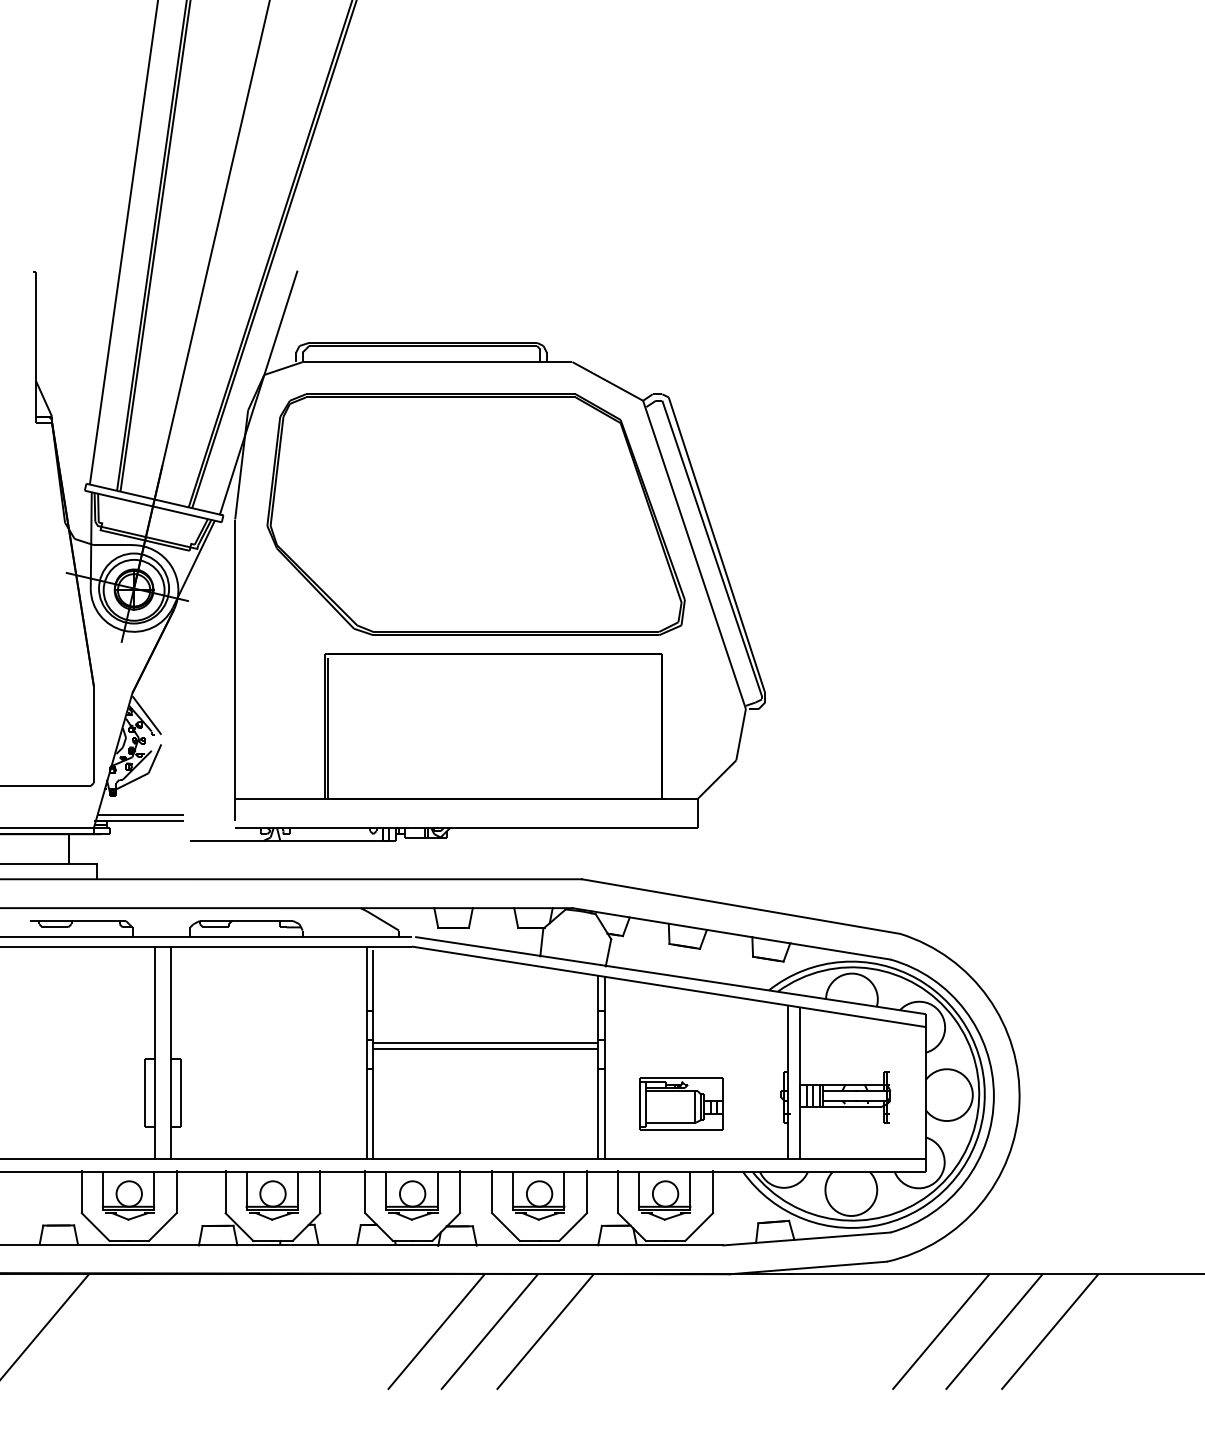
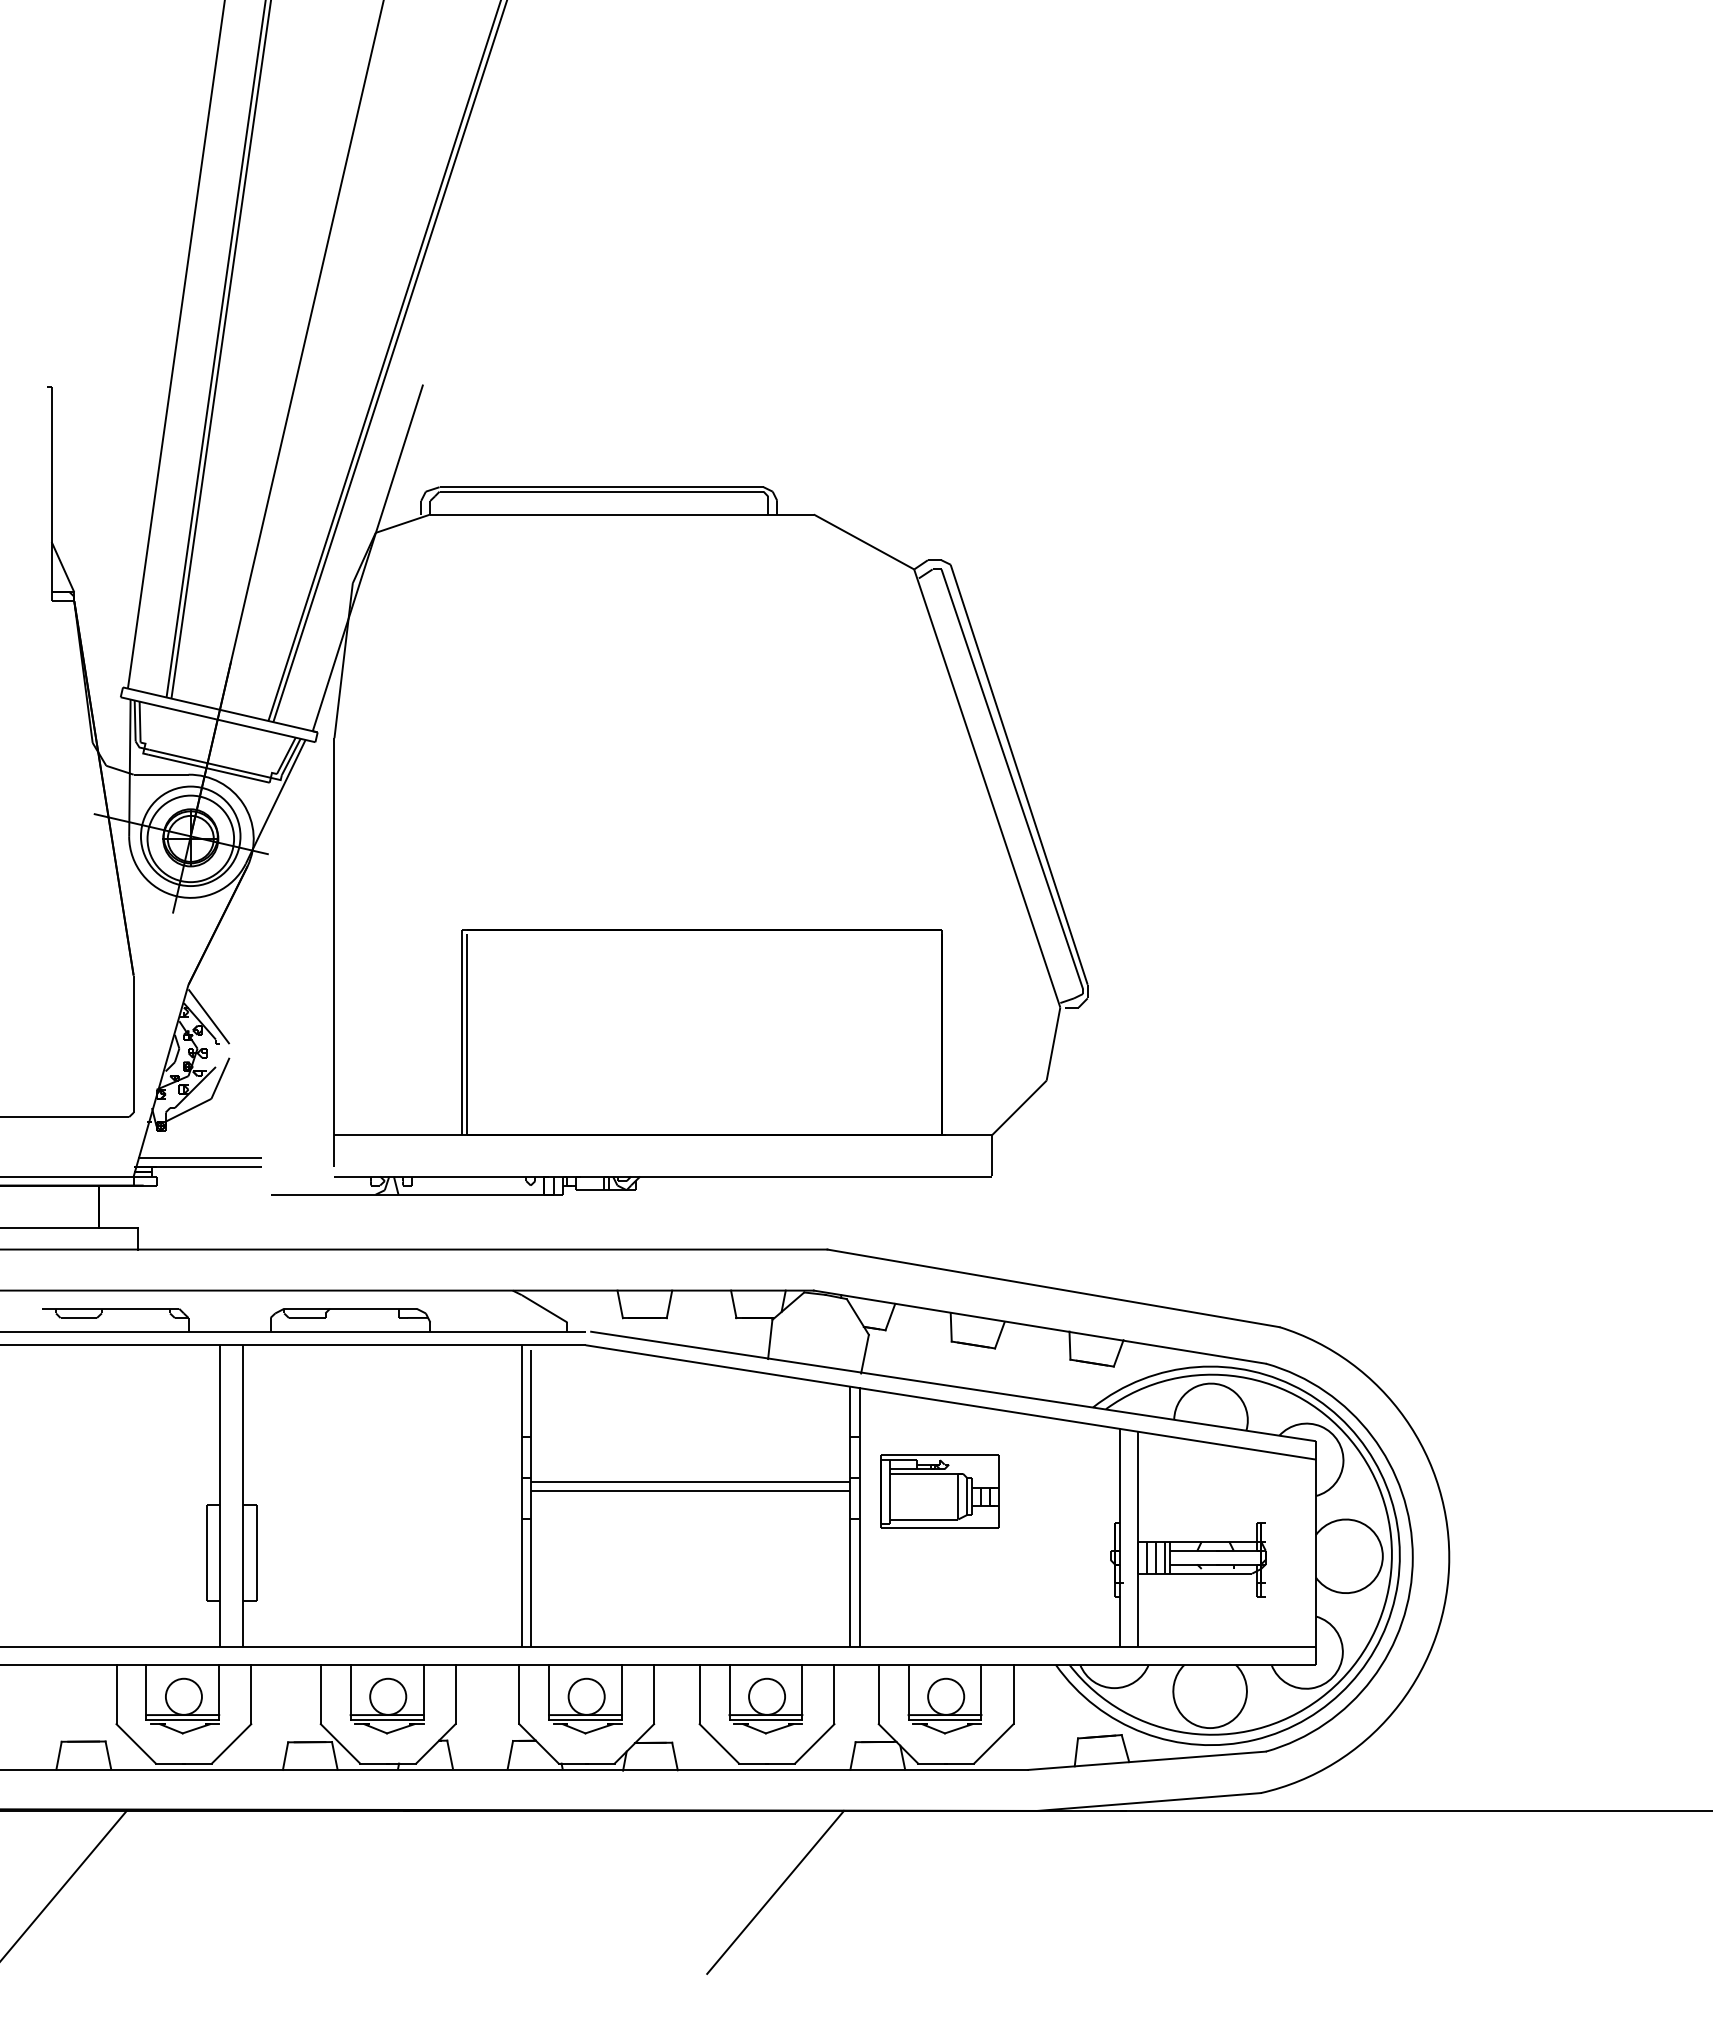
part: (475, 514) -> (676, 731), removed
part: (681, 1103) -> (939, 1491), moved
line: (436, 1330) -> (620, 1891), removed
line: (489, 1330) -> (696, 1891), removed
line: (940, 1330) -> (1337, 1891), removed
line: (994, 1330) -> (1413, 1891), removed
line: (1049, 1330) -> (1492, 1891), removed

